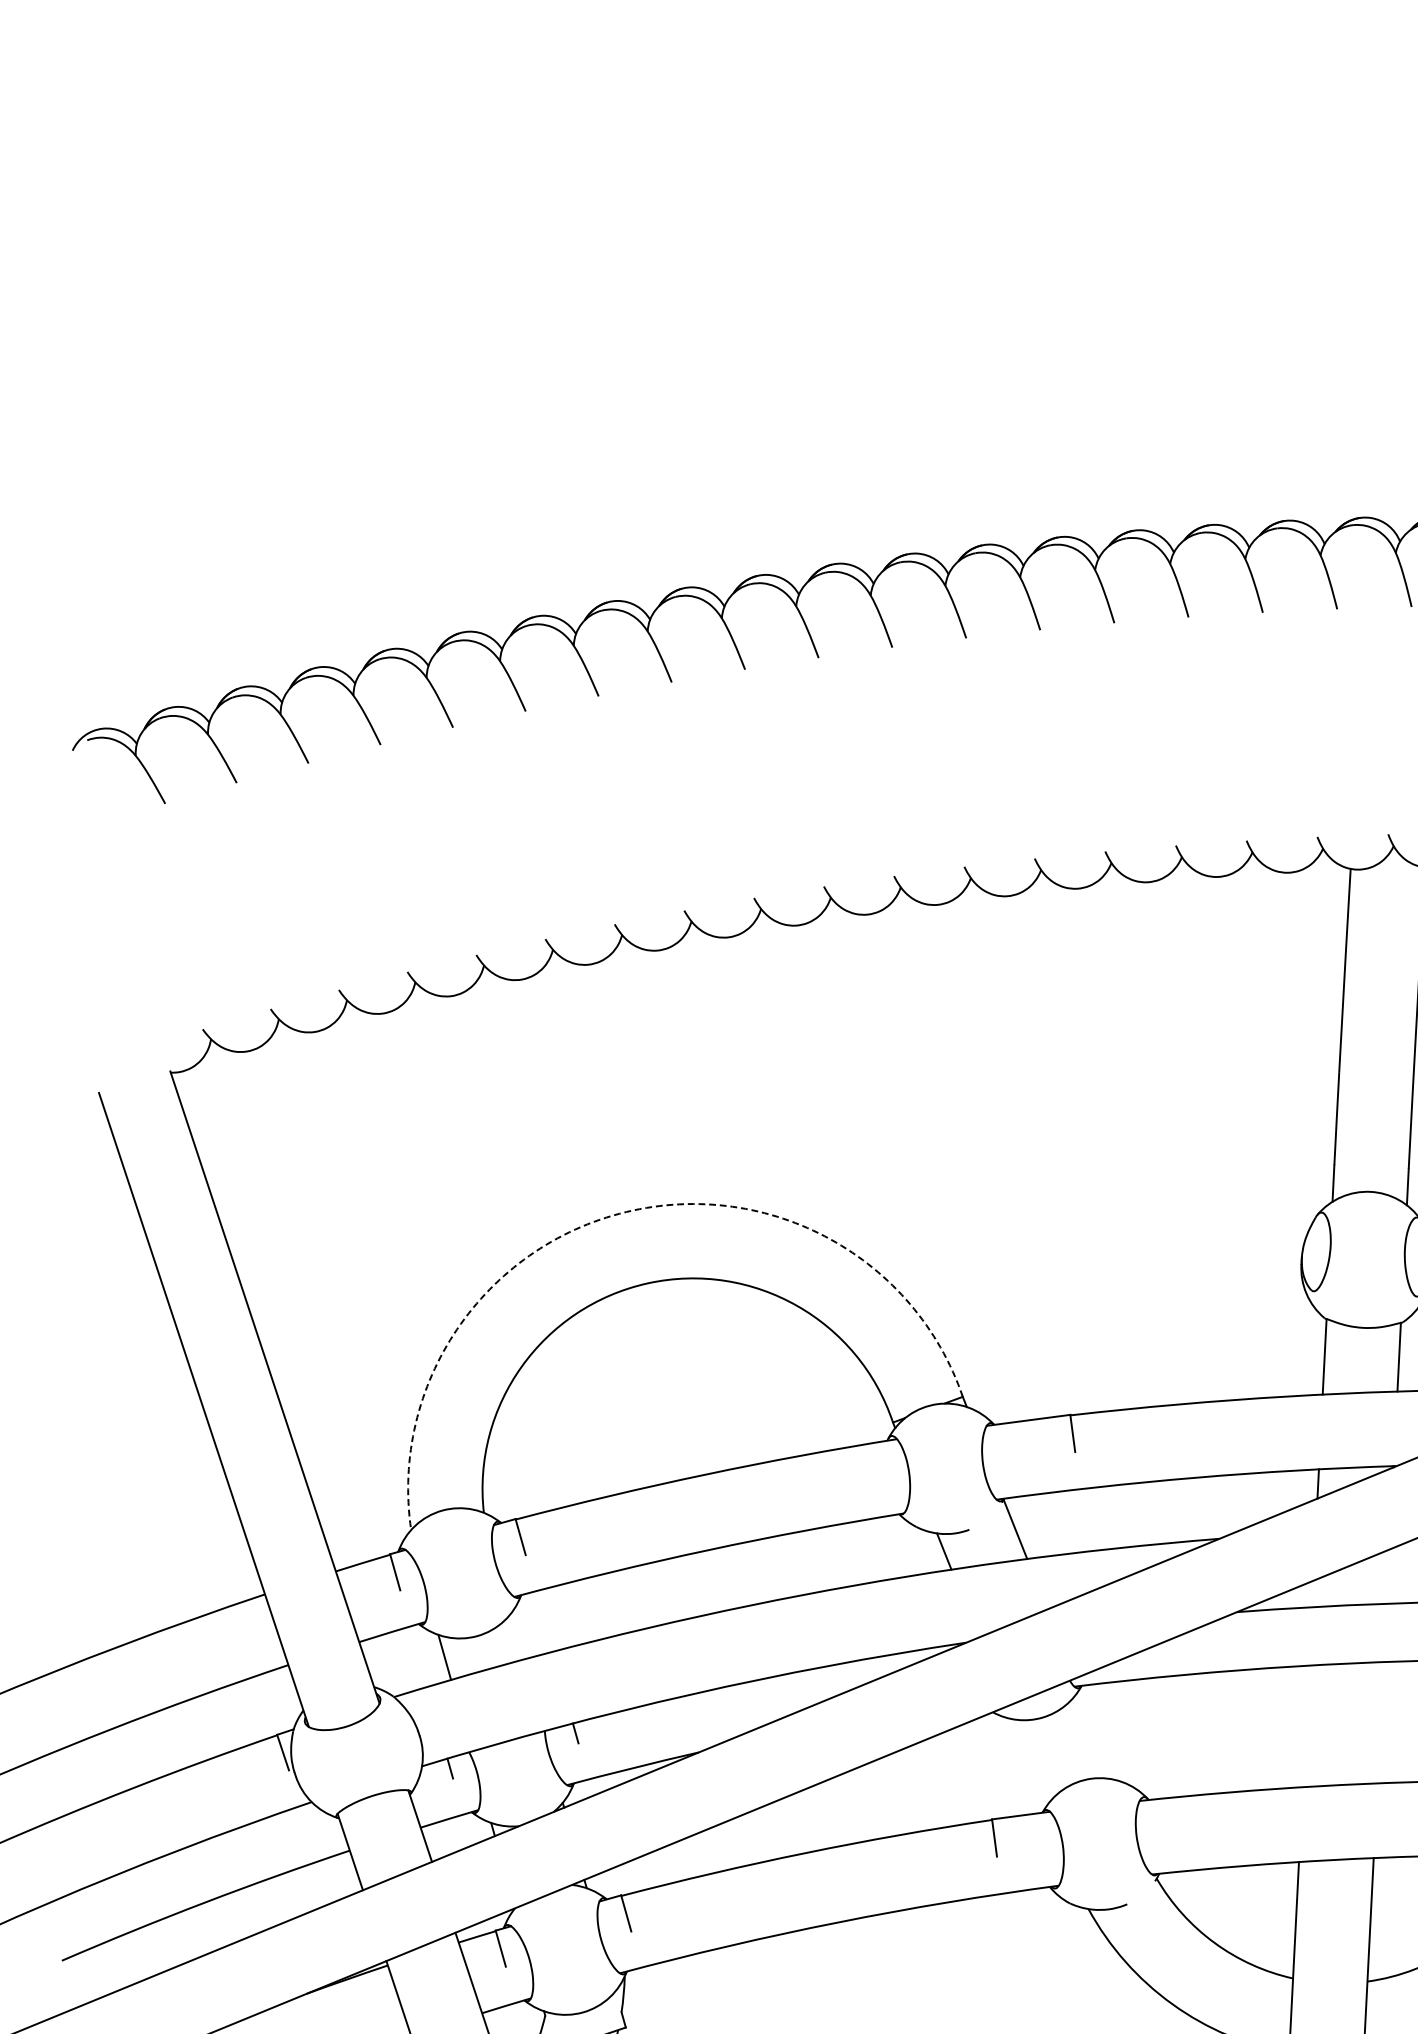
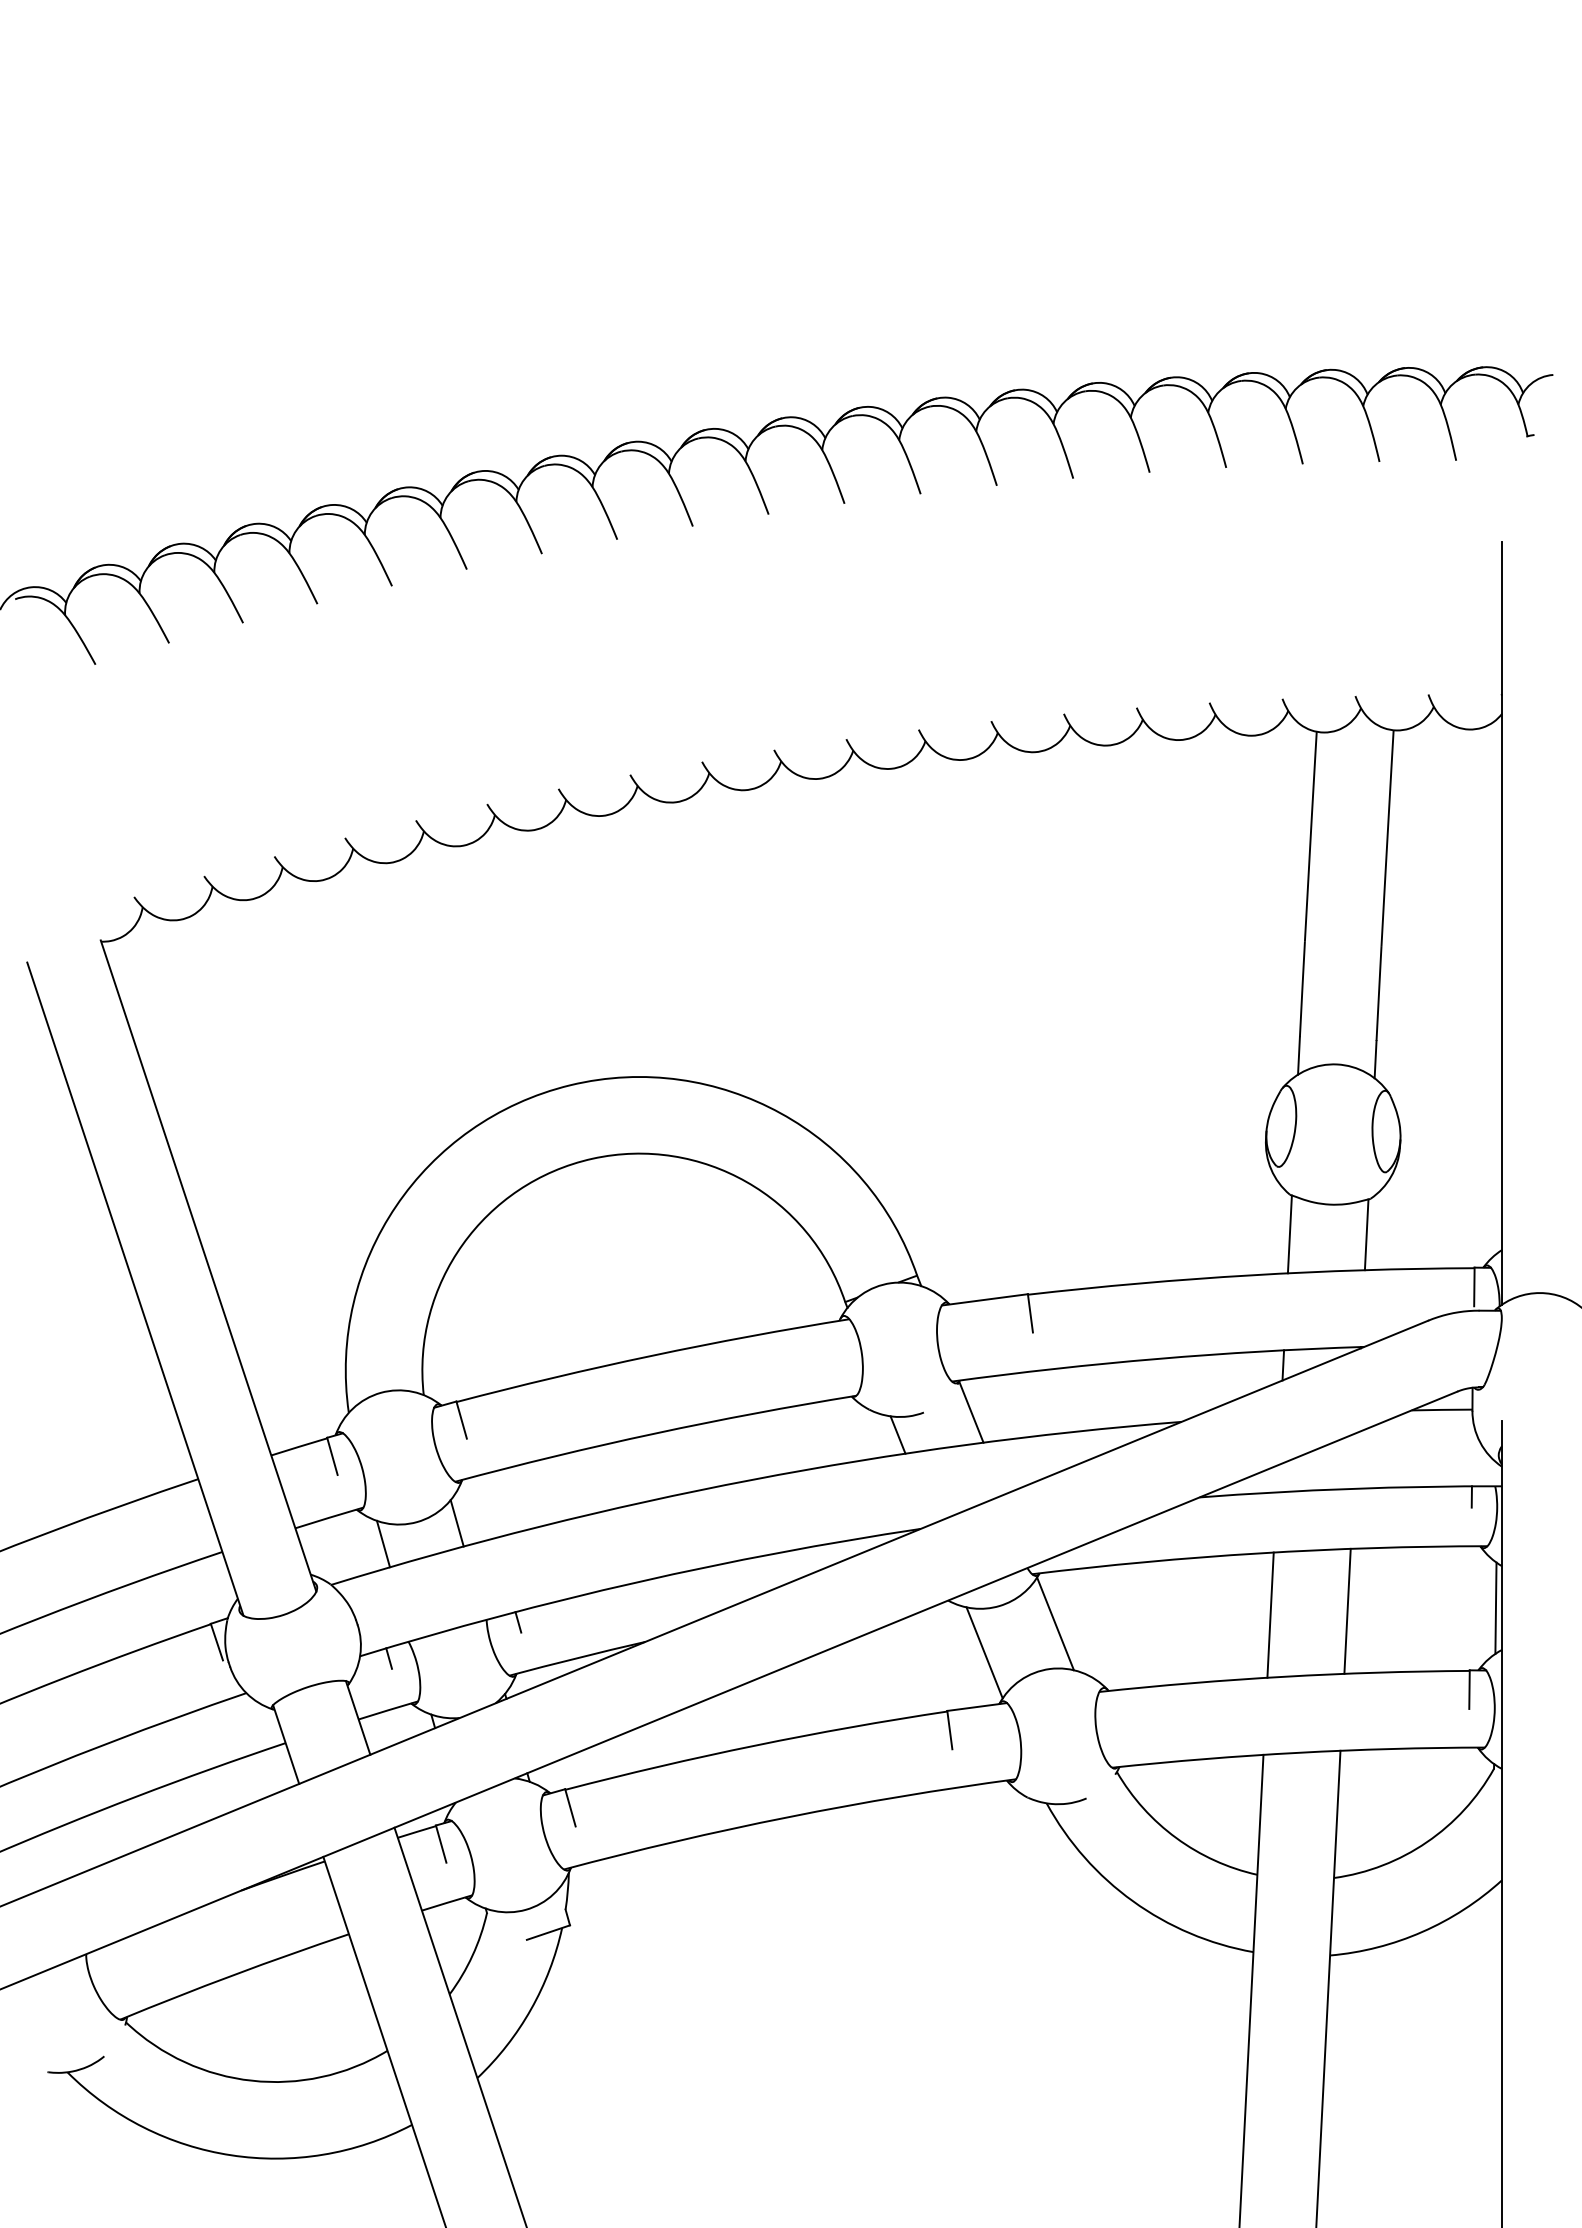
arc: (626, 1212) -> (570, 1085), dashed -> solid
line: (515, 1637) -> (456, 1523), added
line: (1380, 1721) -> (1347, 1610), added
line: (1305, 1725) -> (1270, 1614), added
line: (1097, 1734) -> (1055, 1623), added
line: (1028, 1762) -> (984, 1652), added

